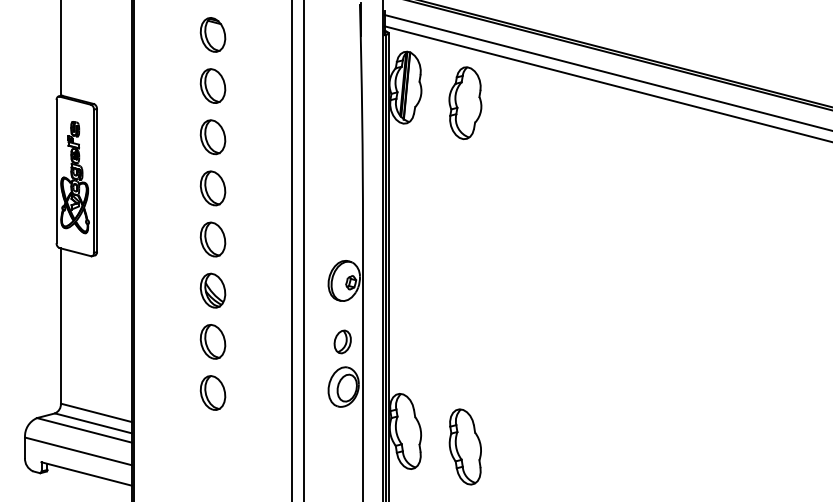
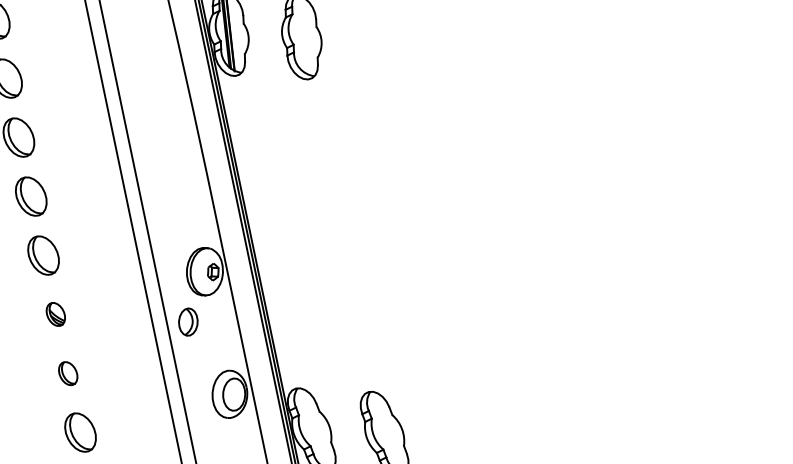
part: (212, 290) -> (55, 314), size x0.6
part: (212, 341) -> (67, 373), size x0.6
part: (342, 341) -> (187, 321), moved

